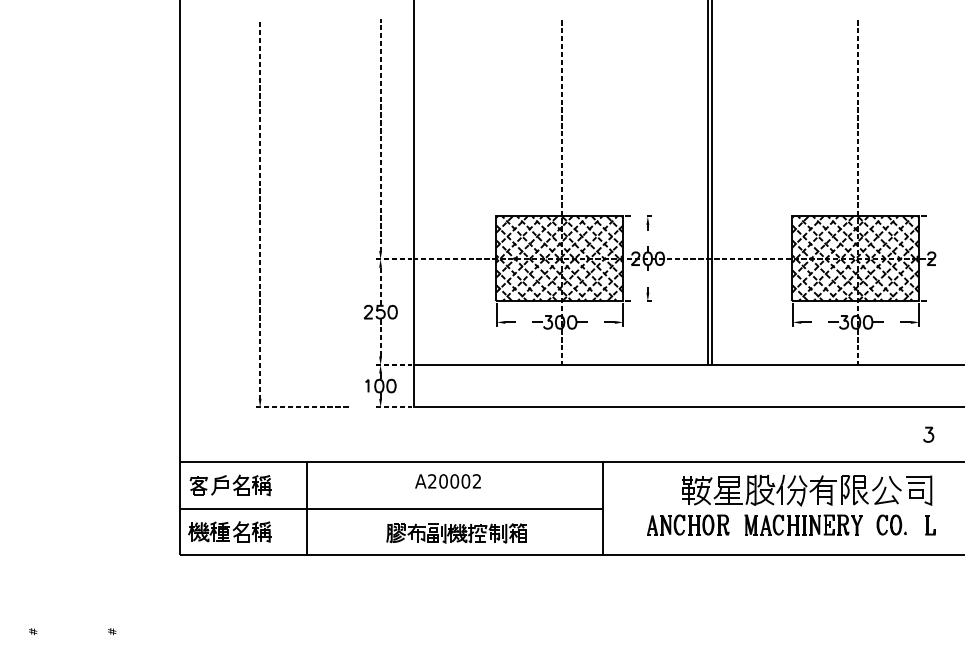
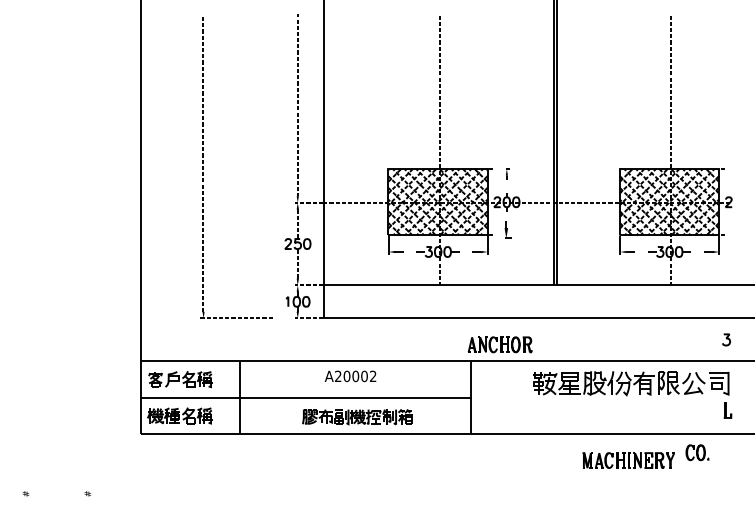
part: (648, 294) -> (507, 230), size x1.6
part: (688, 524) -> (500, 344), moved
part: (803, 524) -> (628, 460), moved
part: (891, 524) -> (697, 452), moved

